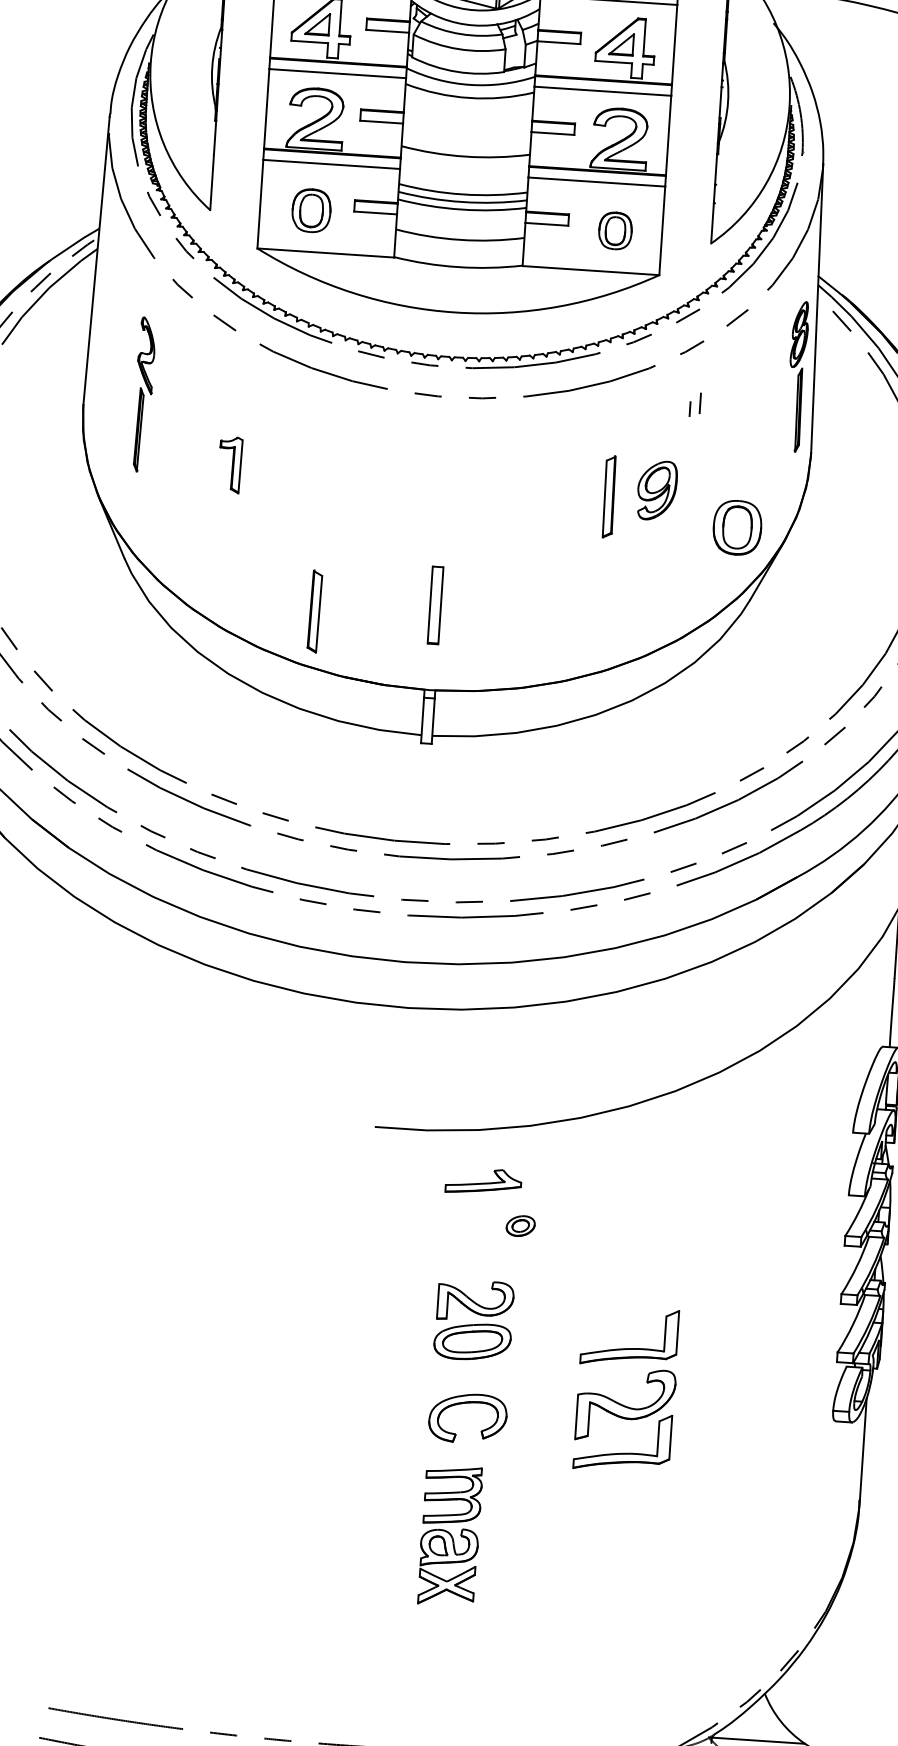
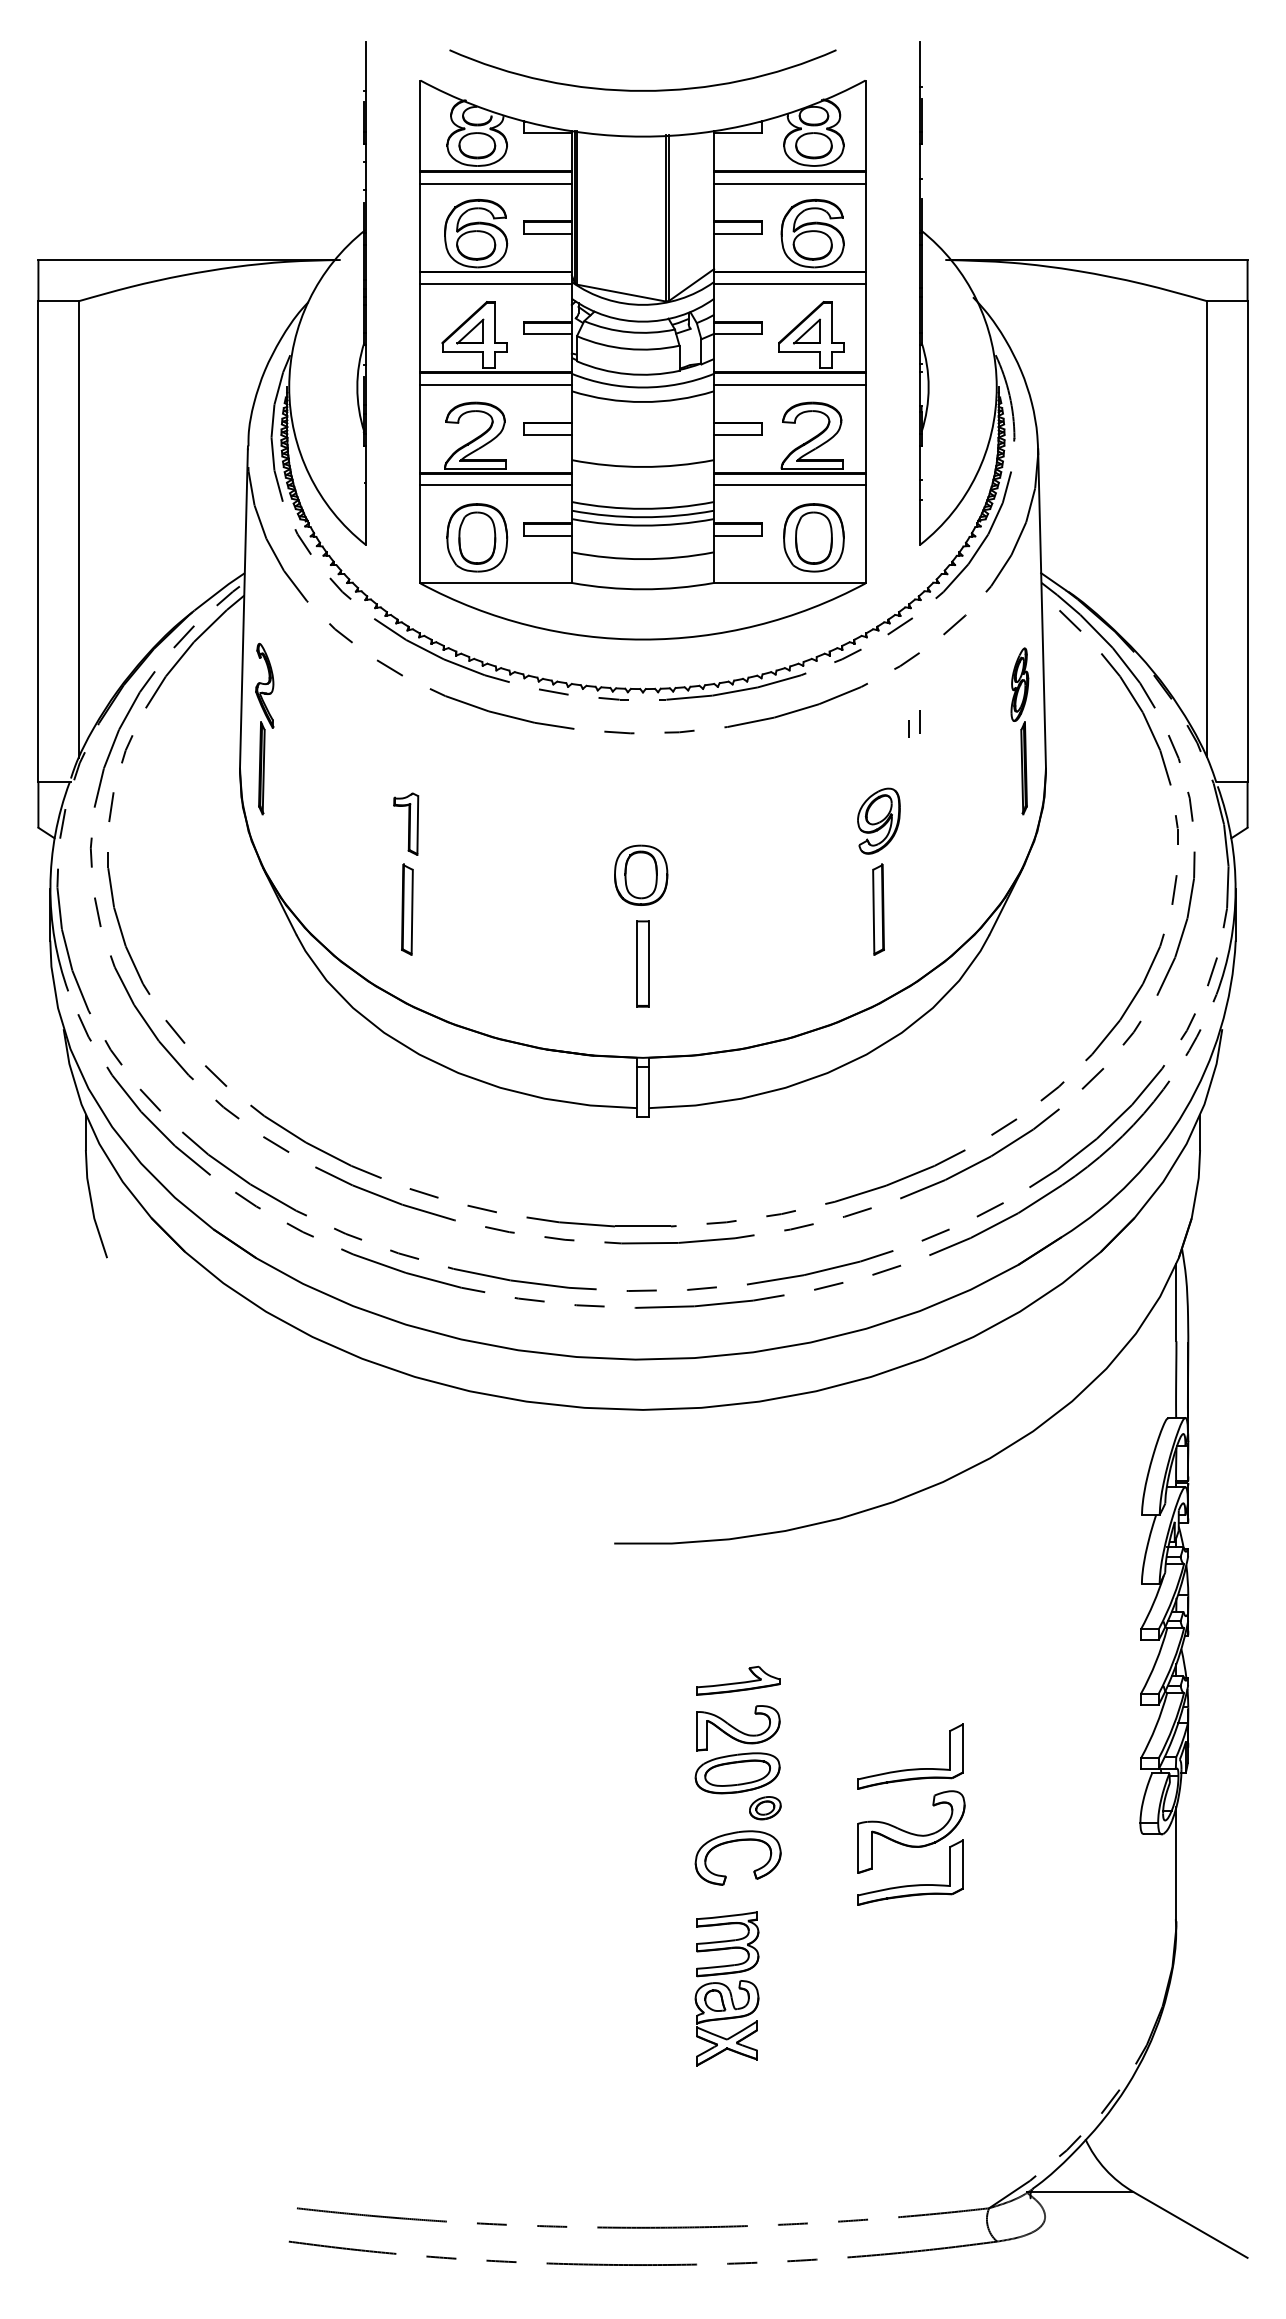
part: (311, 210) -> (477, 537), size x1.43
part: (615, 230) -> (813, 537), size x1.67
part: (796, 376) -> (1019, 731), moved
part: (143, 394) -> (264, 728), moved
part: (609, 496) -> (878, 909), moved
part: (737, 527) -> (641, 874), moved
part: (315, 611) -> (407, 909), moved
part: (483, 1181) -> (738, 1680), moved
part: (520, 1226) -> (765, 1808), moved

